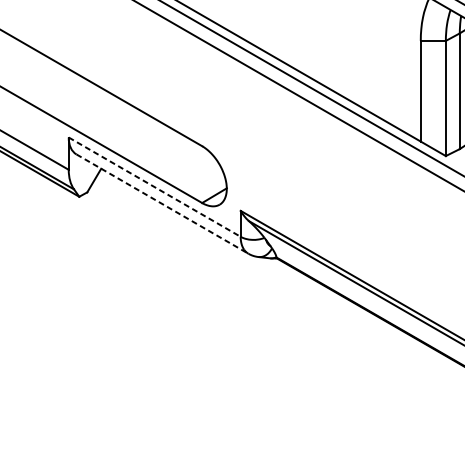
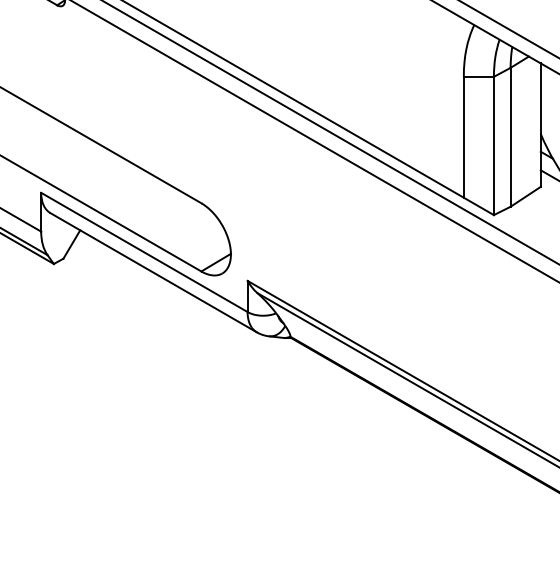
line: (154, 187) -> (144, 252), dashed -> solid
line: (163, 204) -> (154, 273), dashed -> solid

